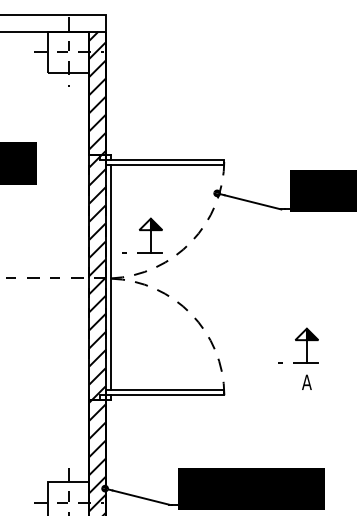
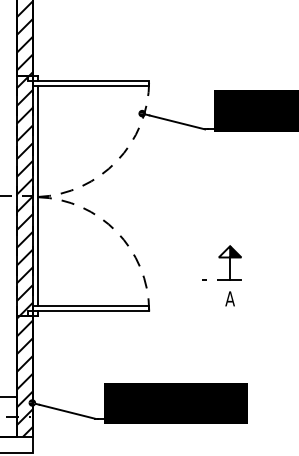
part: (142, 235) -> (69, 154), removed

